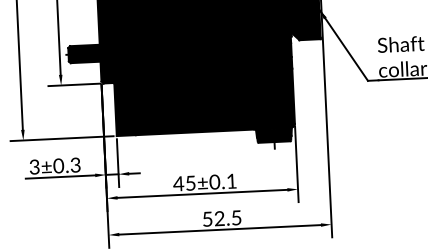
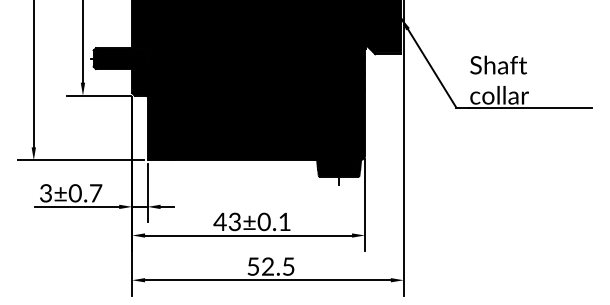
text: (76, 165) -> (96, 193), 3±0.3 -> 3±0.7
text: (190, 182) -> (234, 221), 45±0.1 -> 43±0.1

